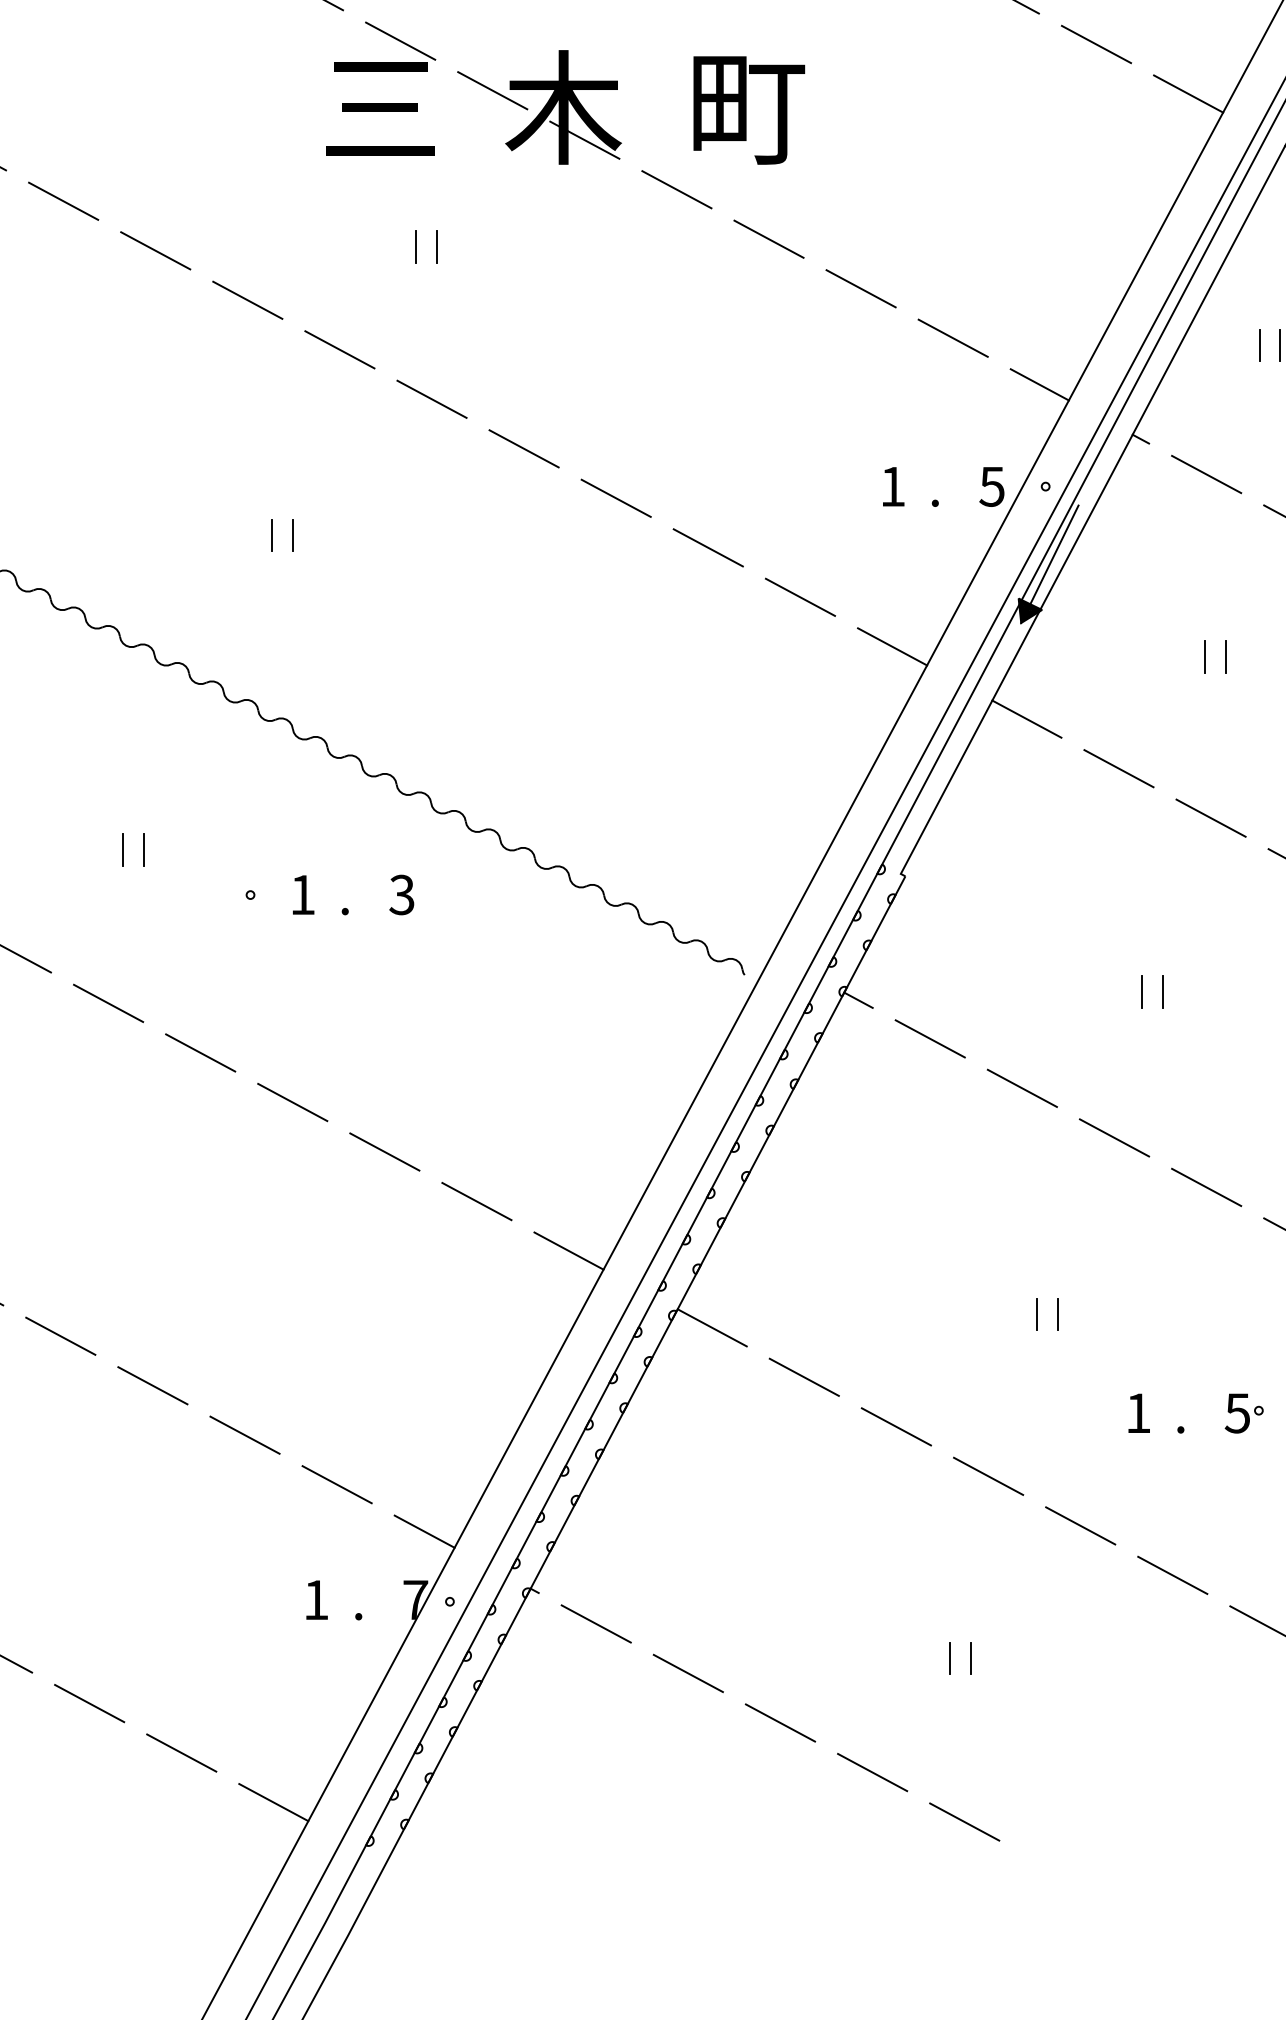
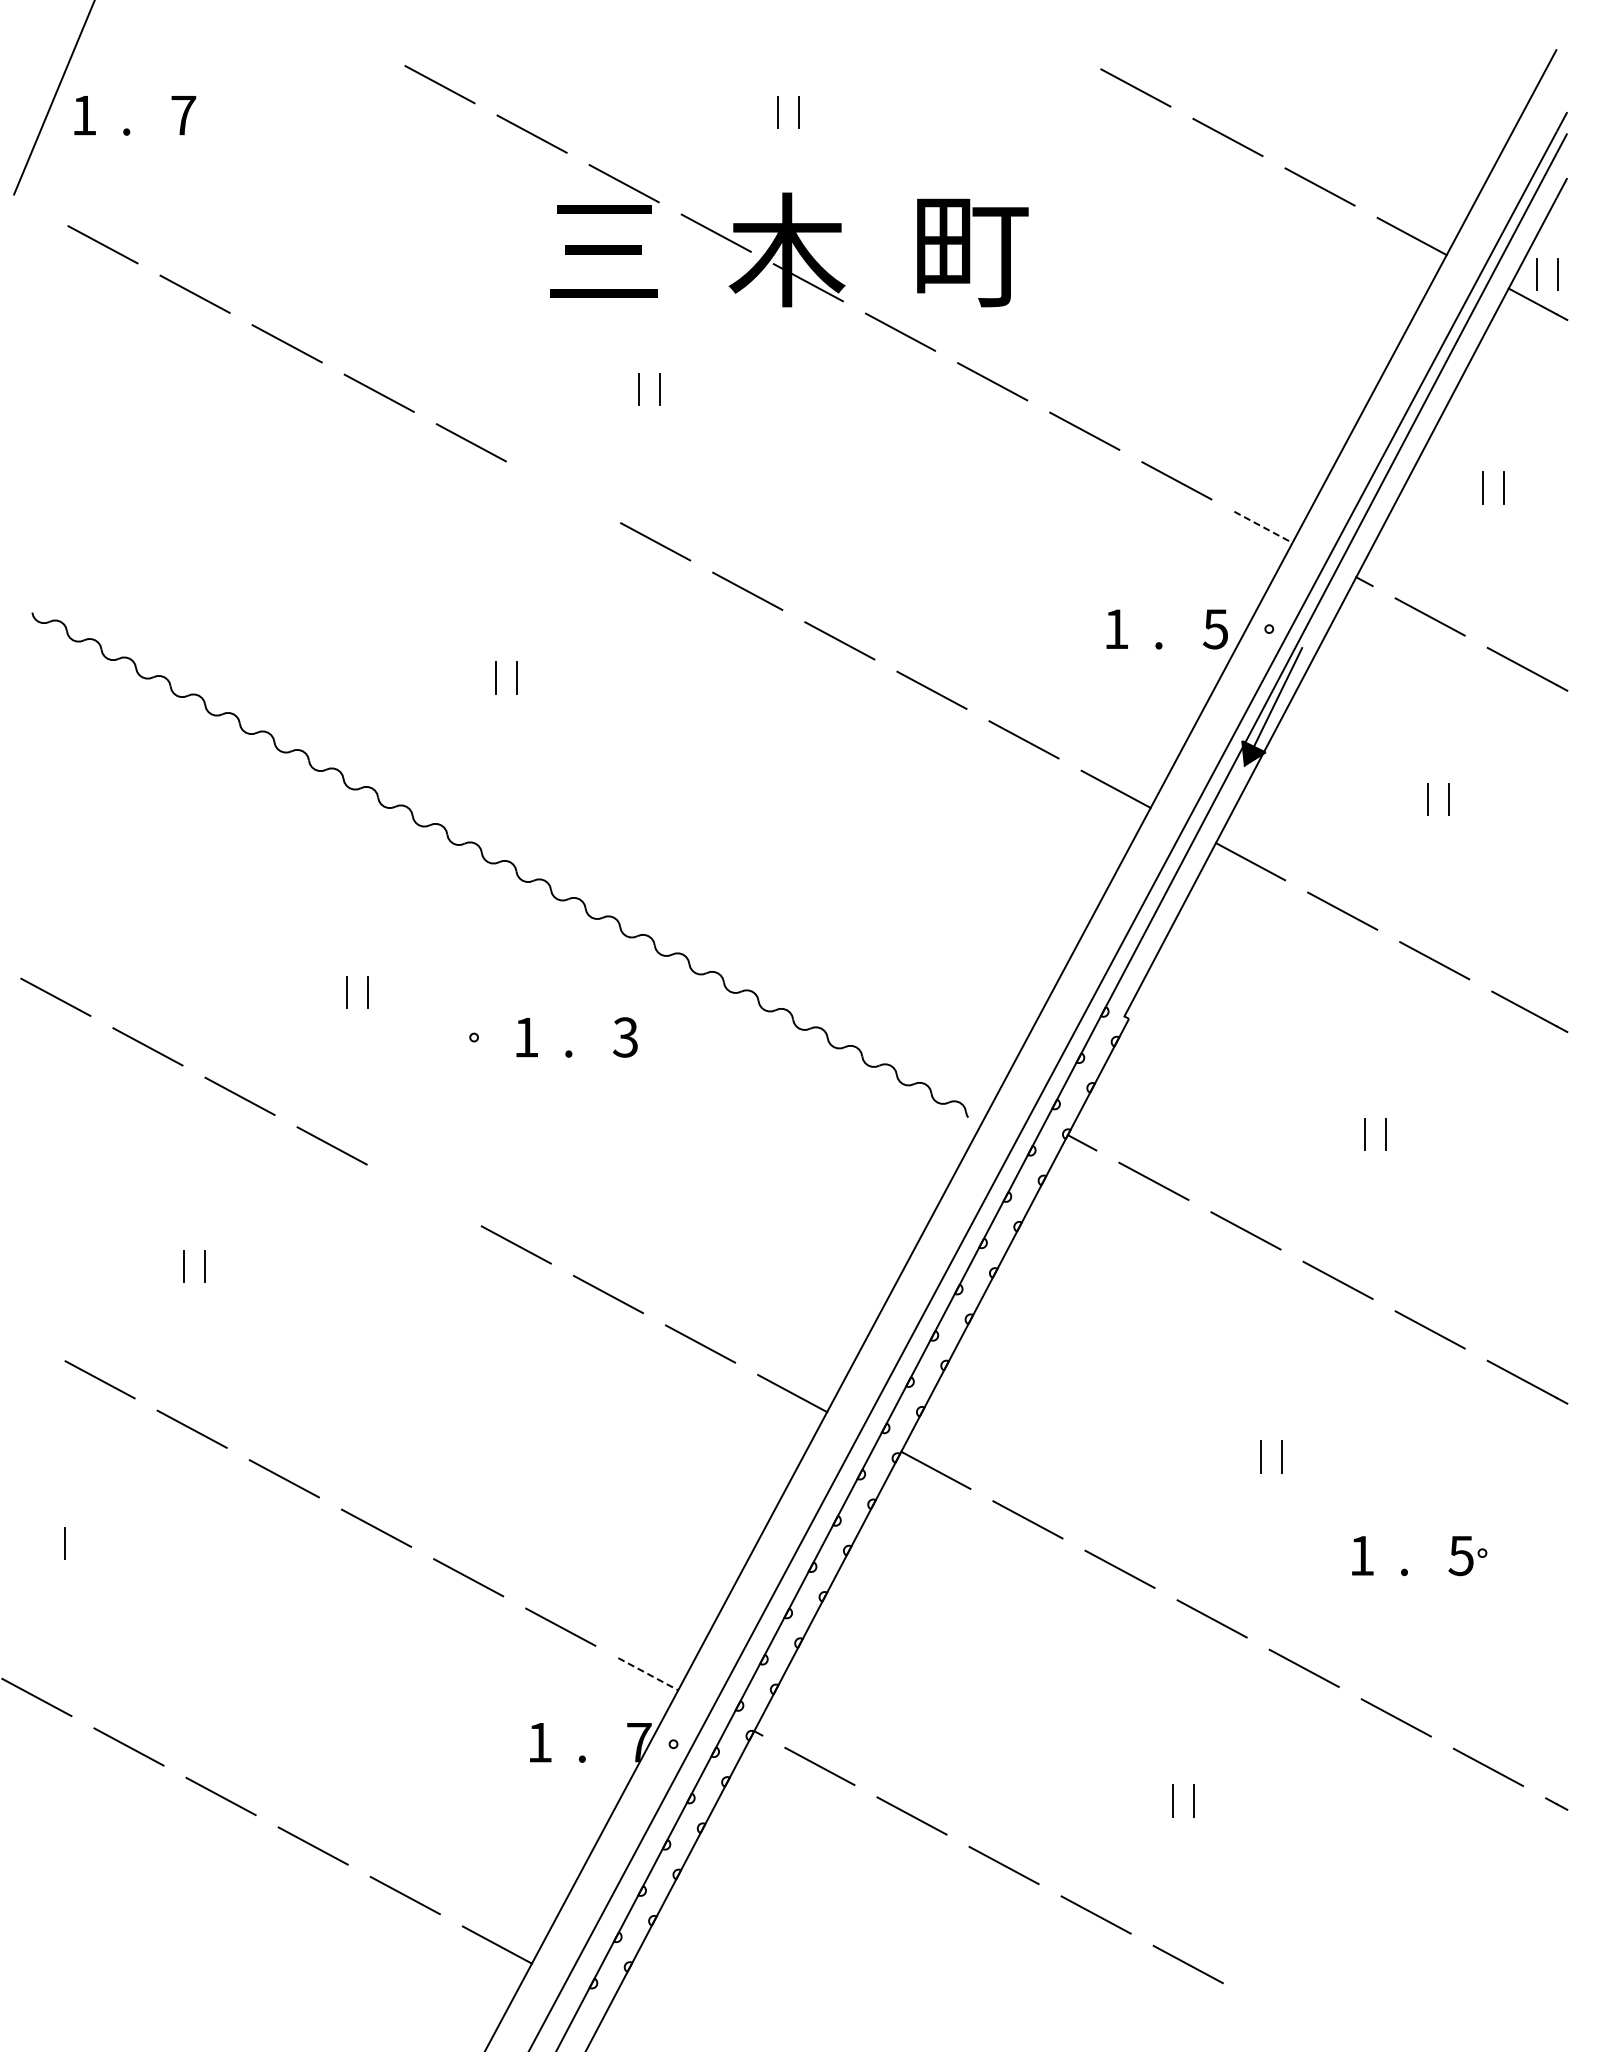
line: (339, 349) -> (563, 491), removed
line: (1039, 385) -> (1263, 527), solid -> dashed
line: (199, 1053) -> (423, 1195), removed
line: (424, 1532) -> (648, 1674), solid -> dashed

